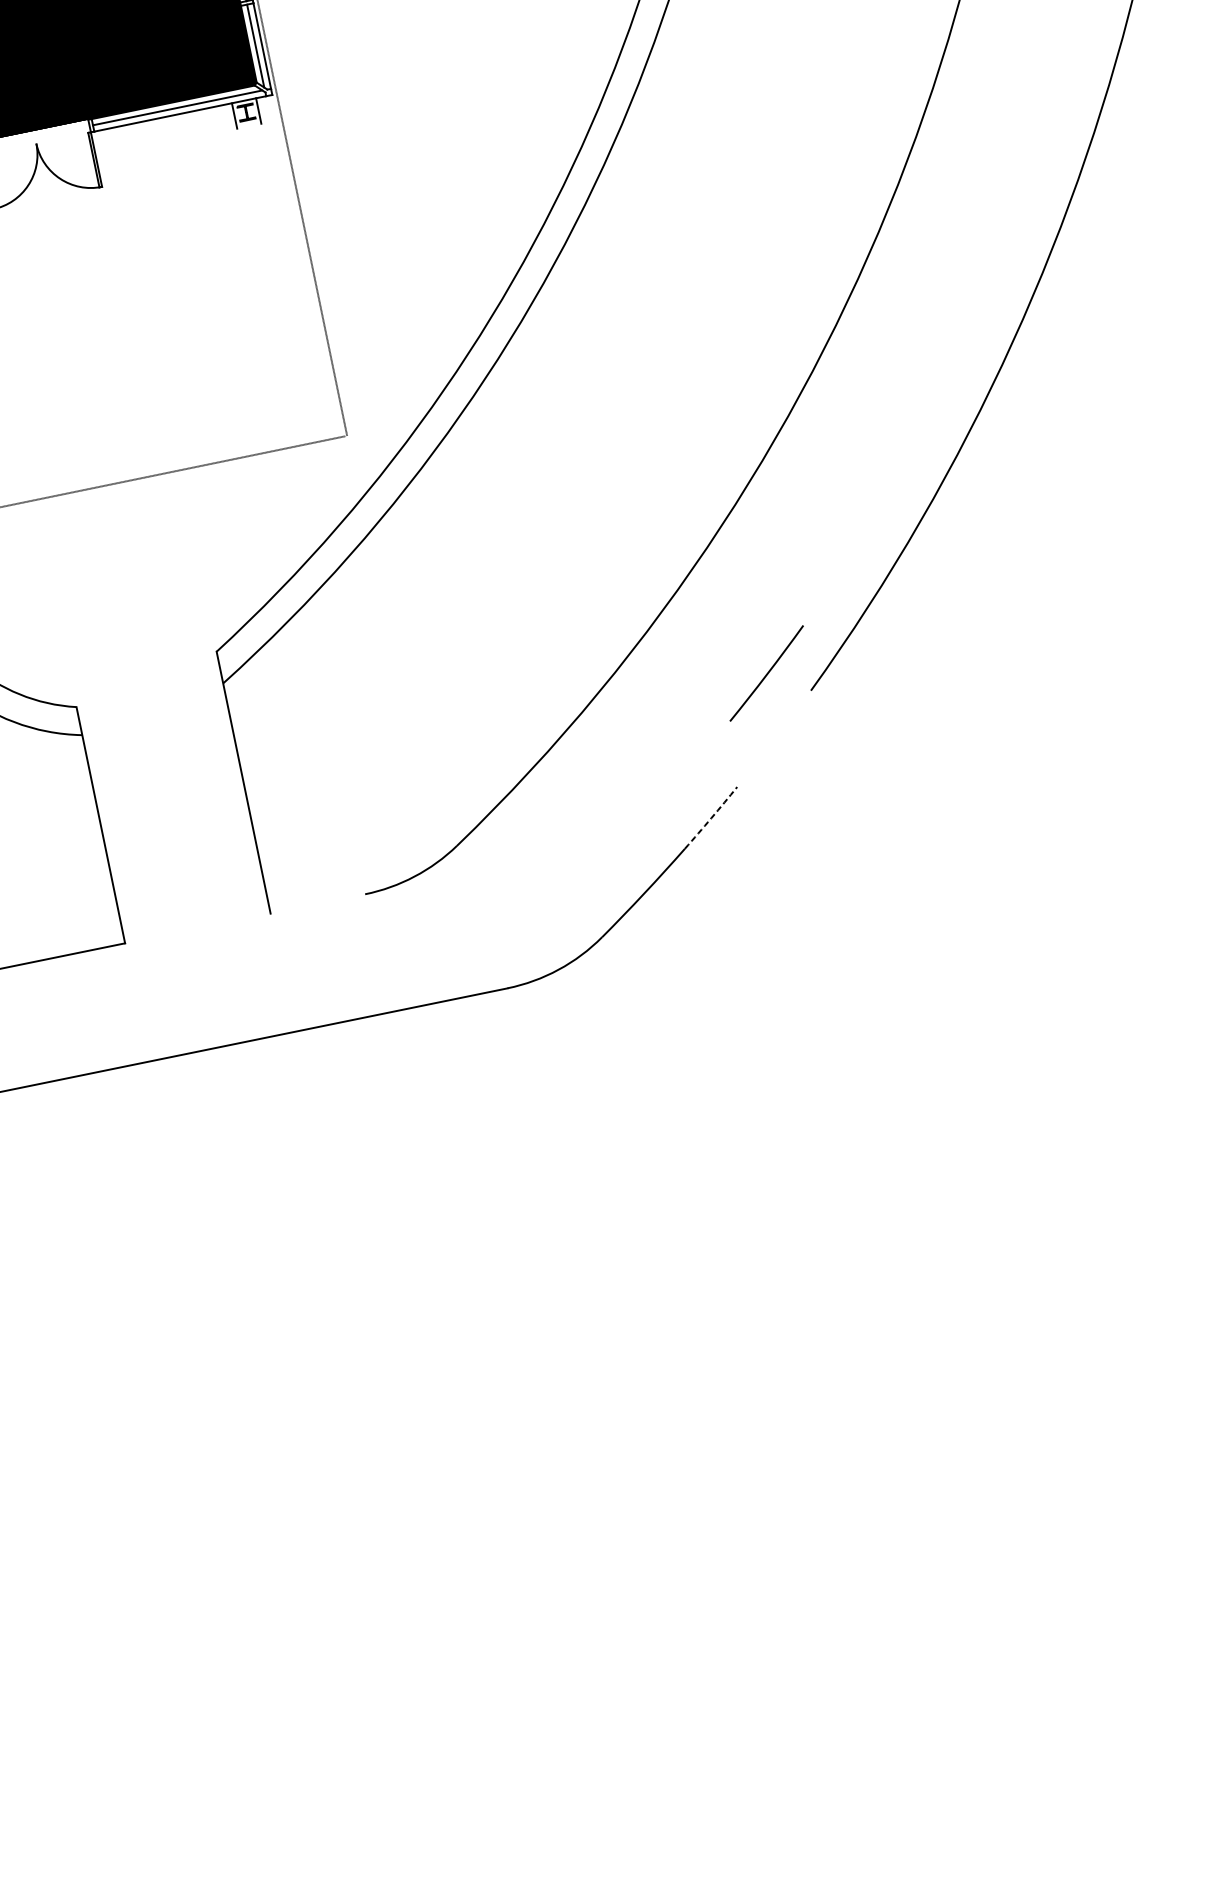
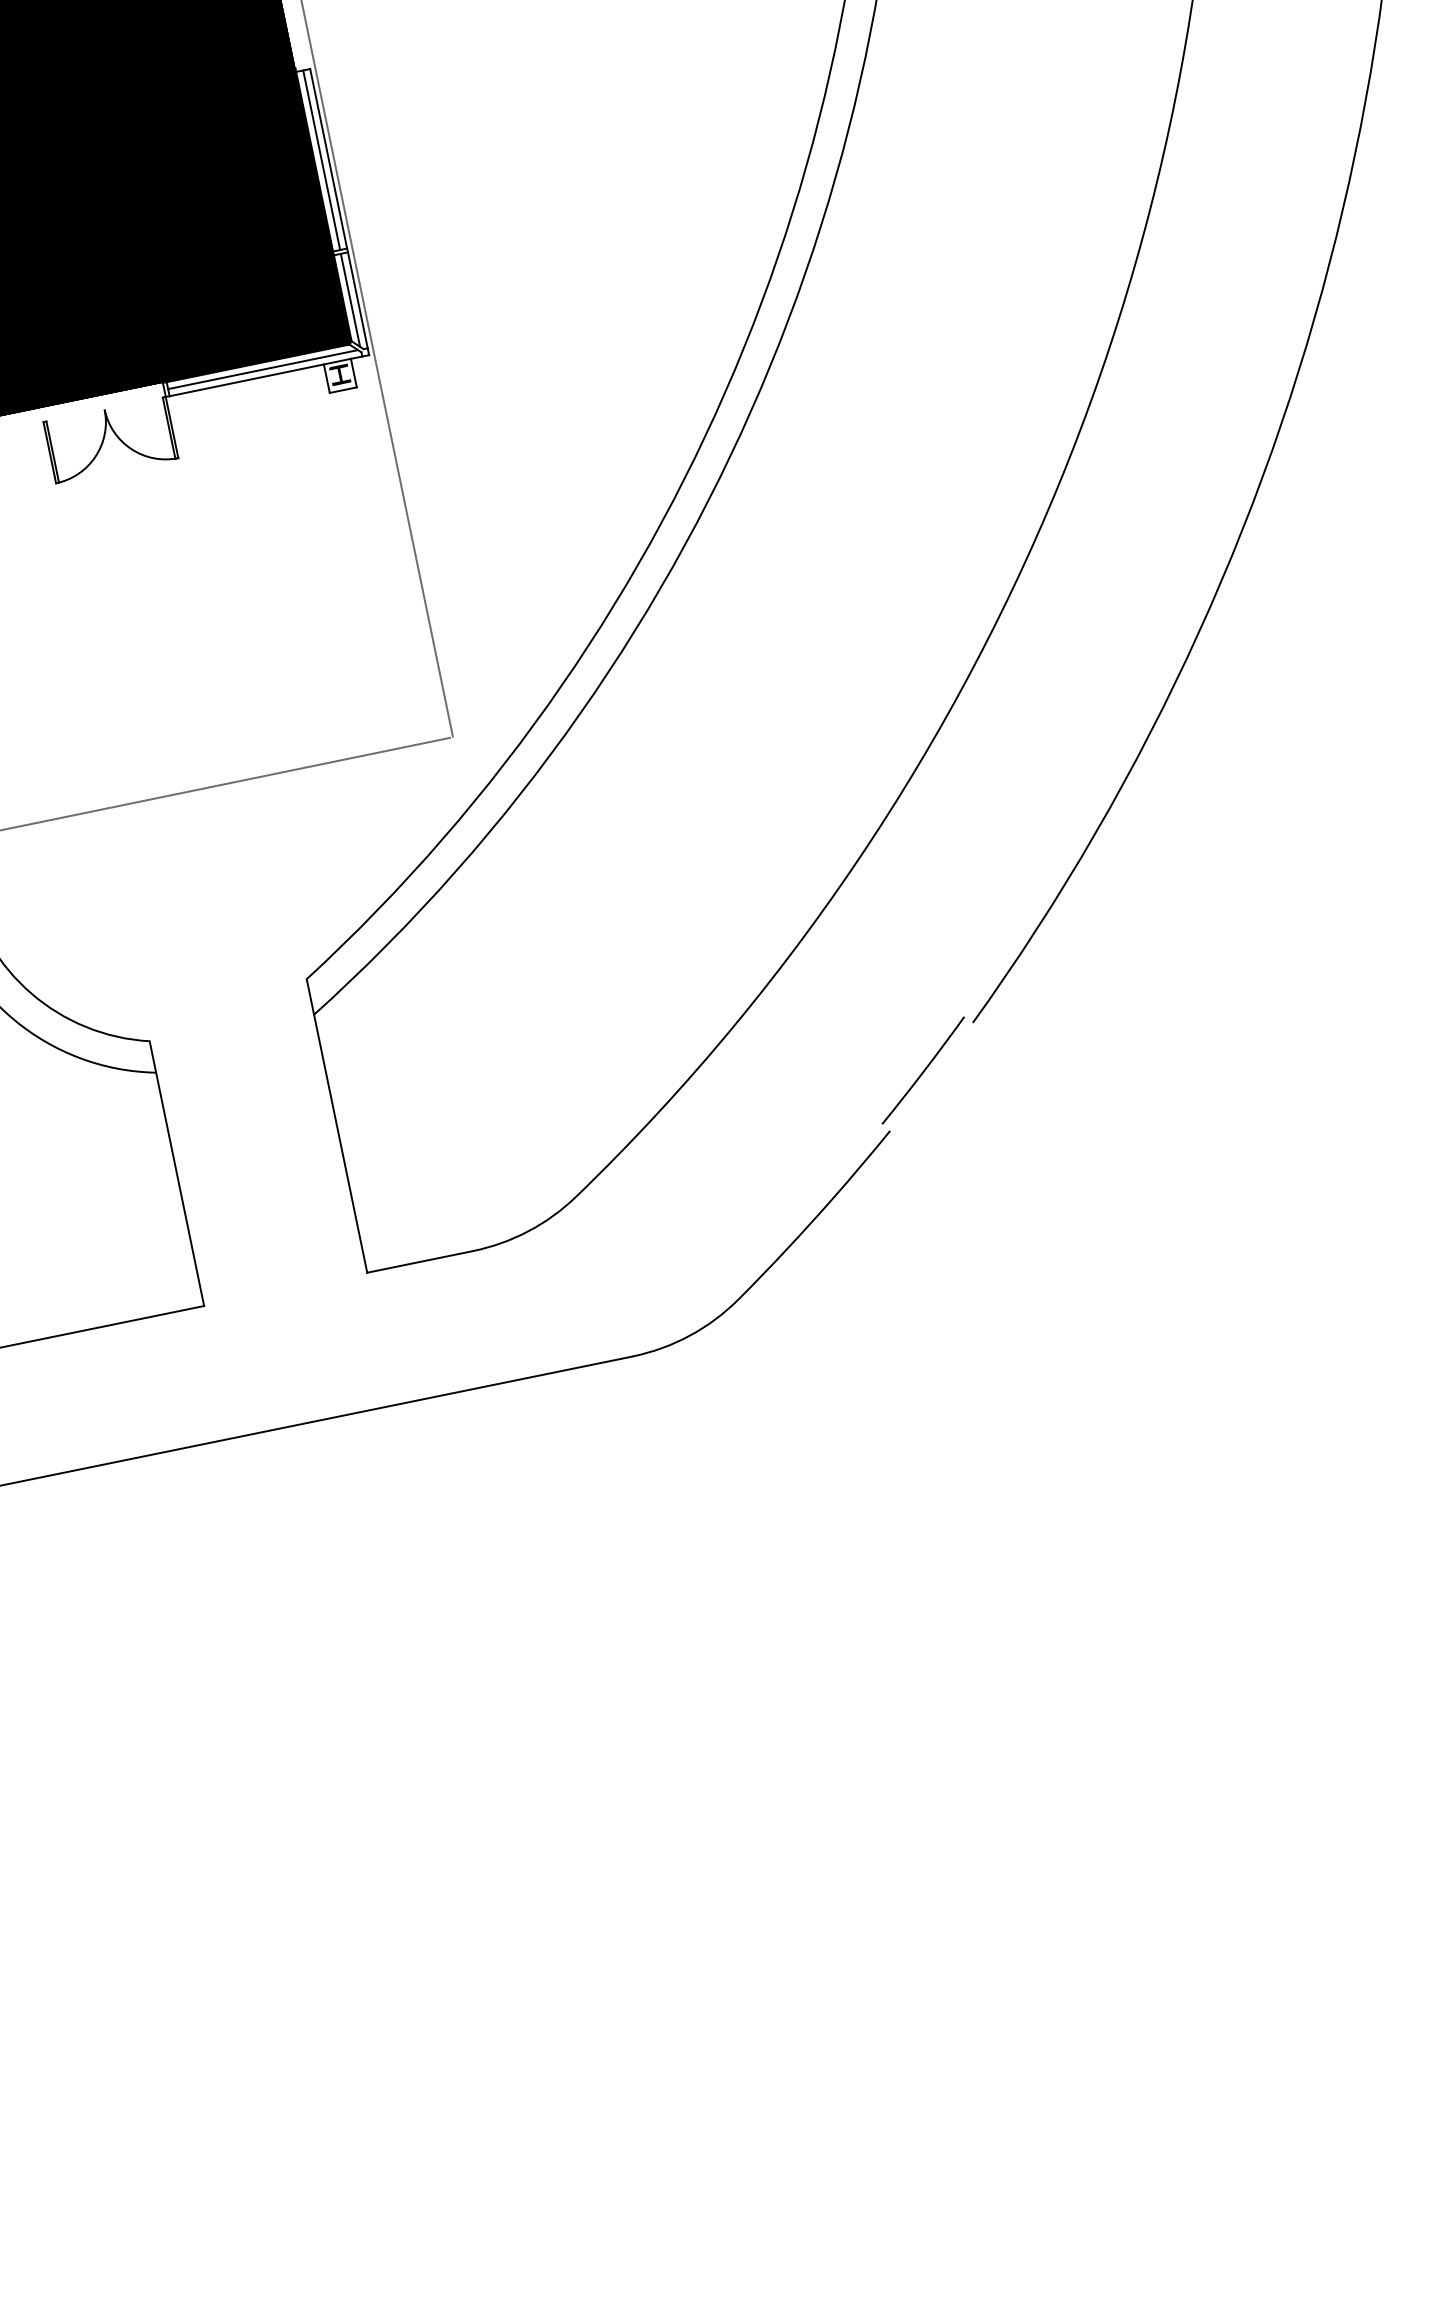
line: (248, 125) -> (342, 389), added
line: (766, 673) -> (923, 1070), moved
arc: (711, 817) -> (861, 1165), dashed -> solid
line: (318, 903) -> (420, 1261), added

